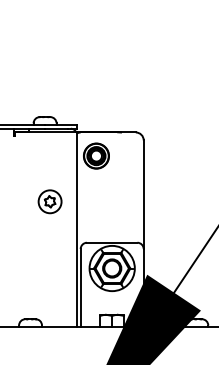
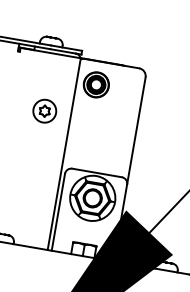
part: (49, 201) -> (44, 110), moved

